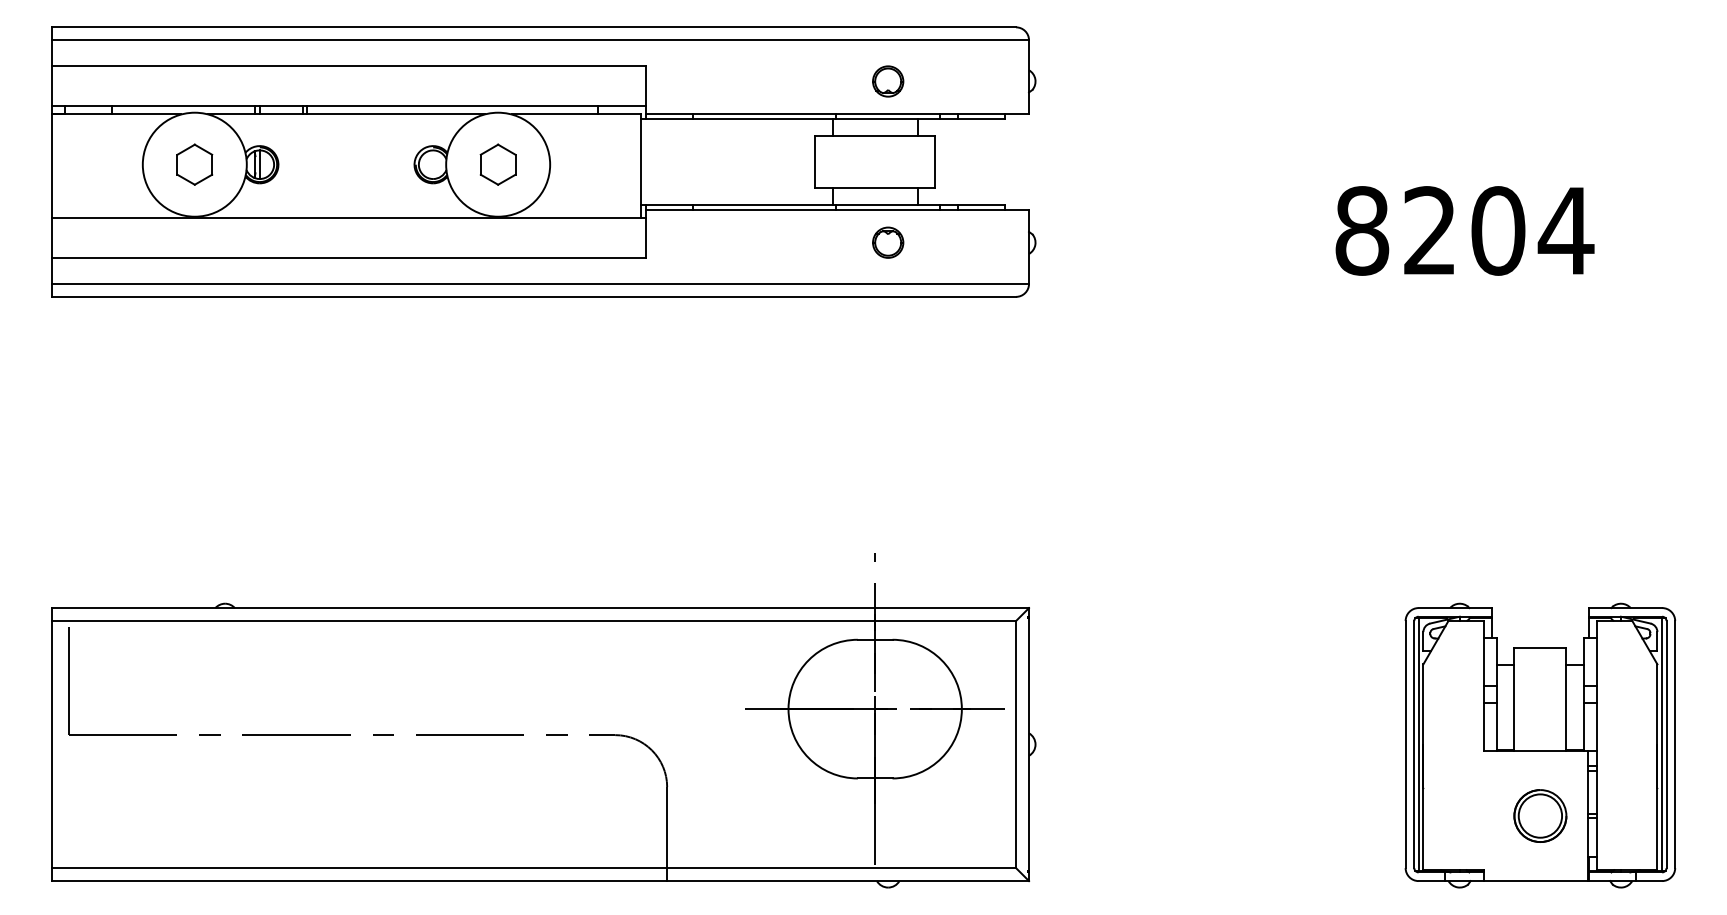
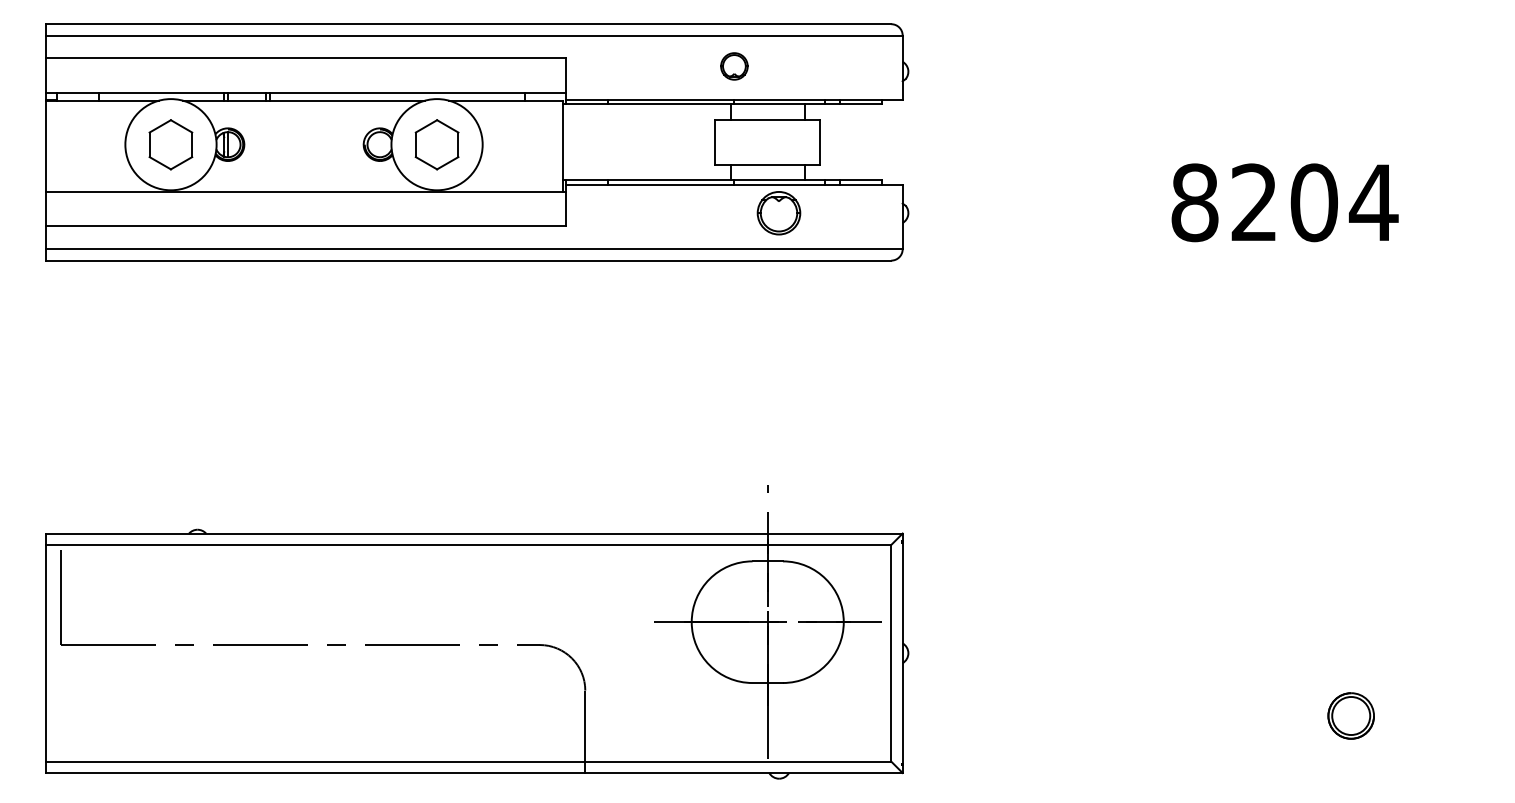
part: (888, 81) -> (734, 66), moved
part: (194, 164) -> (170, 144), size x1.4
part: (497, 164) -> (436, 144), size x1.4
part: (888, 242) -> (779, 212), size x1.6
part: (1540, 745) -> (1351, 654), removed

